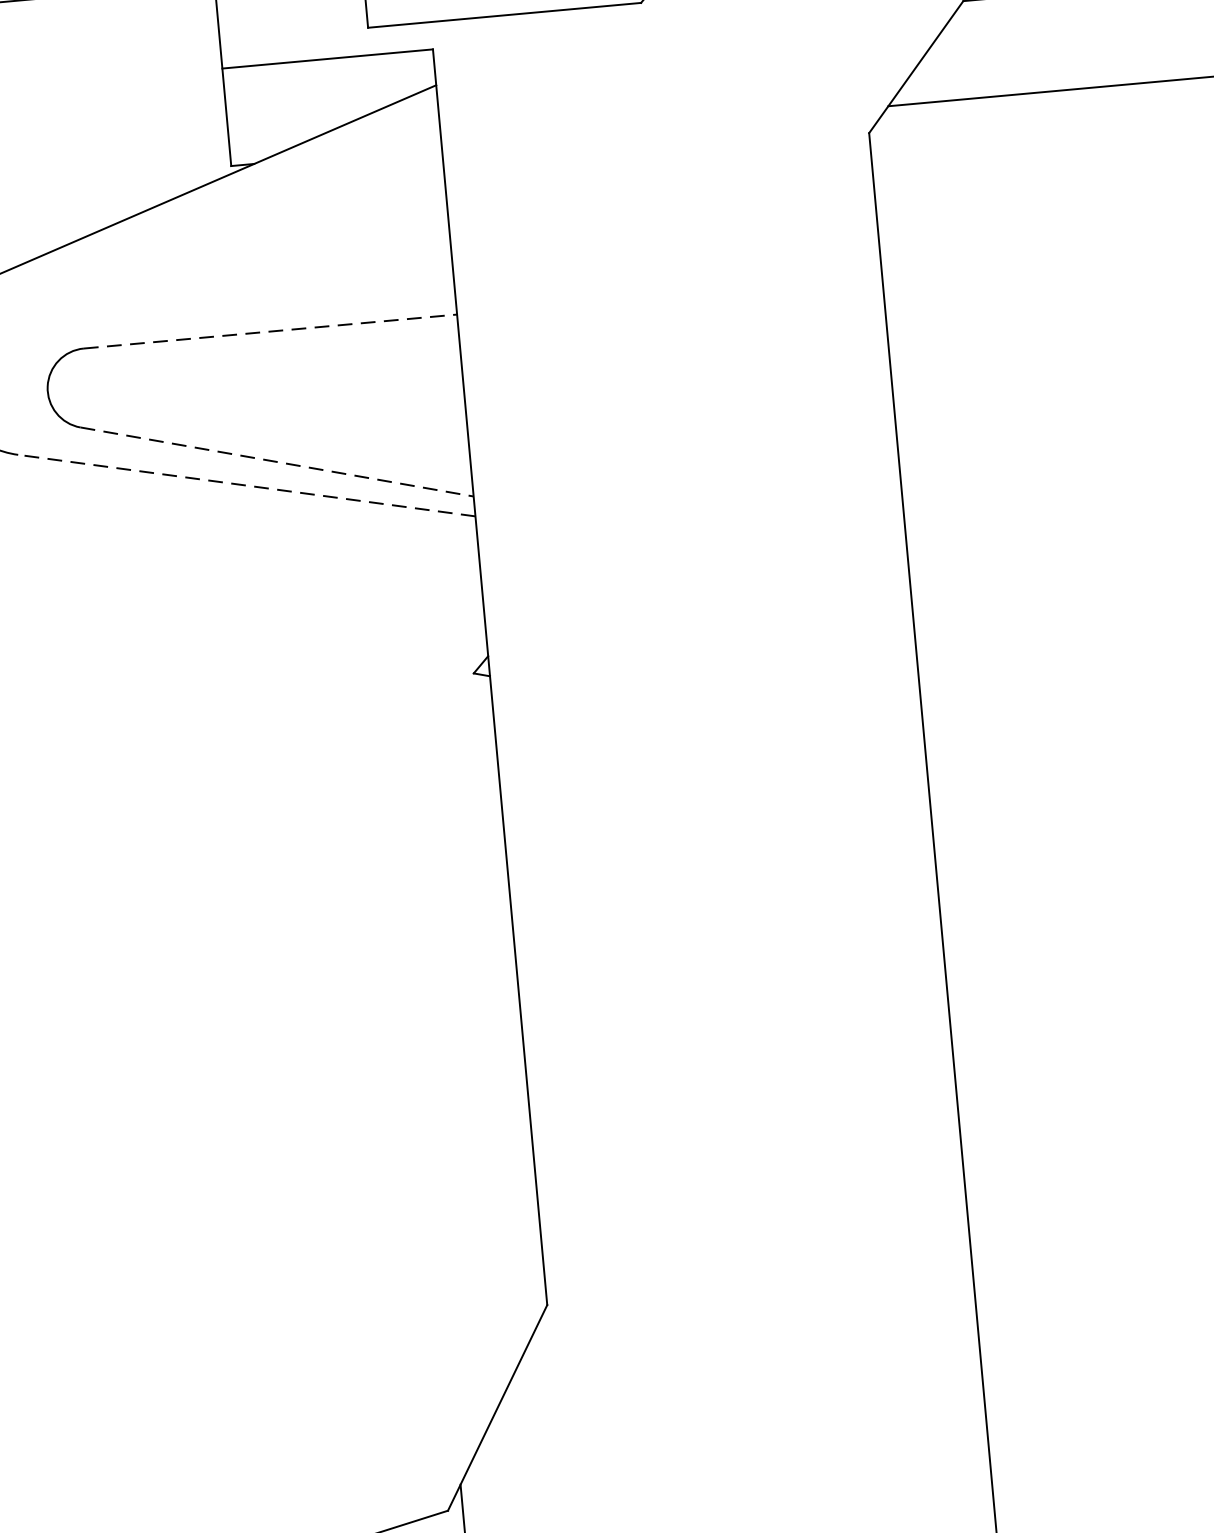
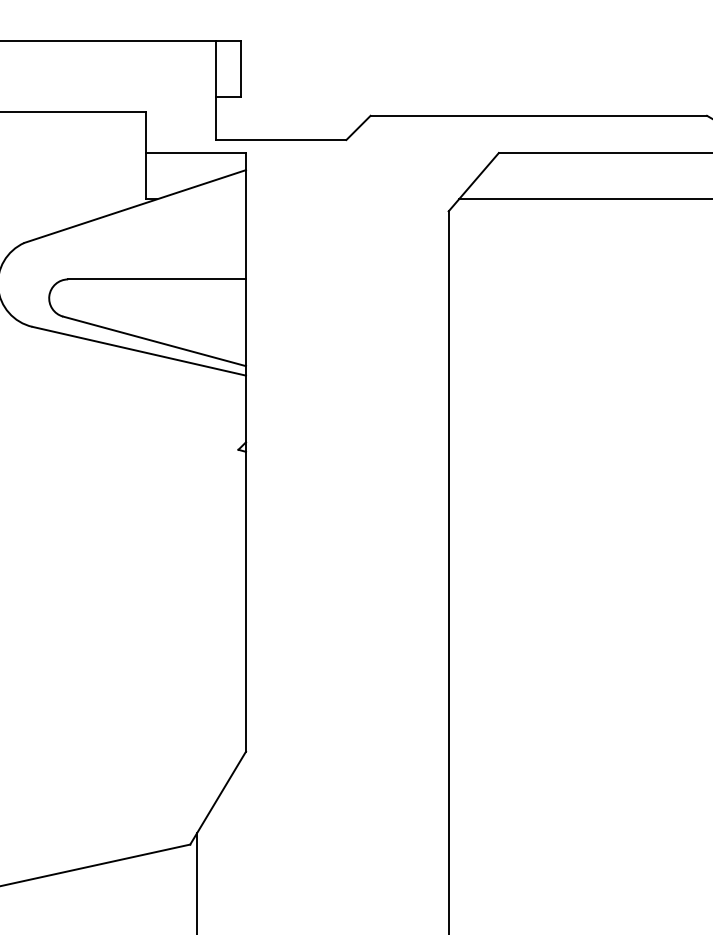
line: (271, 331) -> (157, 279), dashed -> solid
line: (276, 462) -> (154, 341), dashed -> solid
line: (247, 486) -> (139, 351), dashed -> solid

